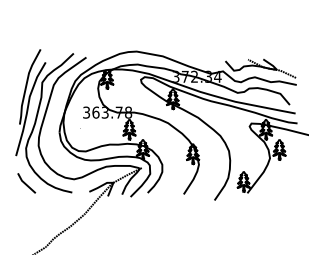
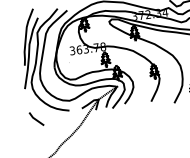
line: (26, 183) -> (36, 119), moved

